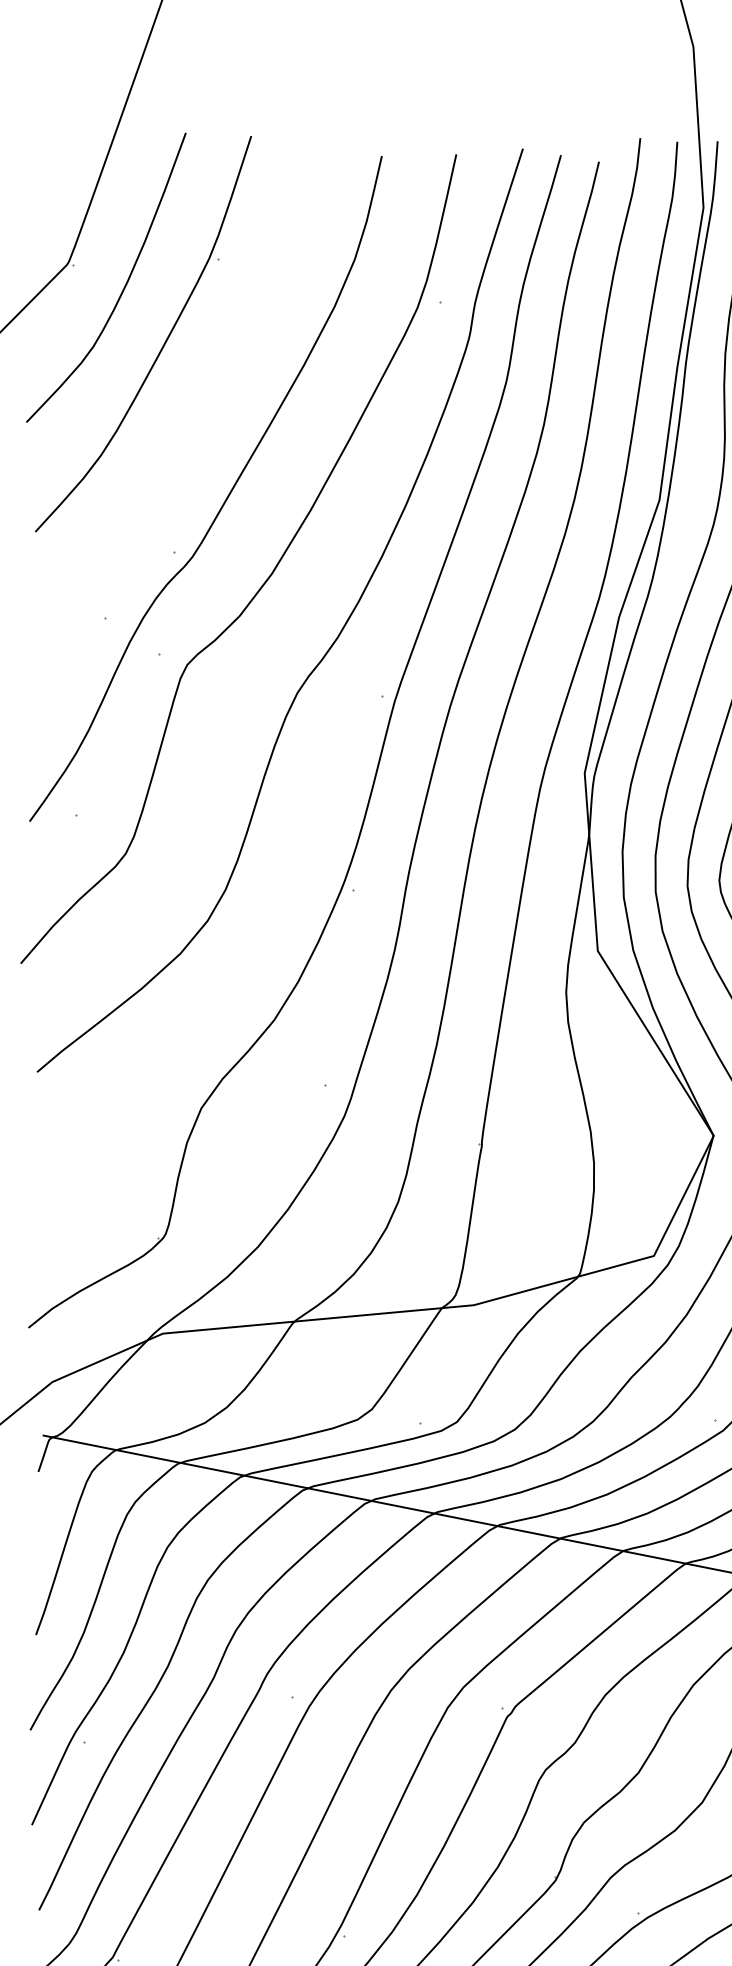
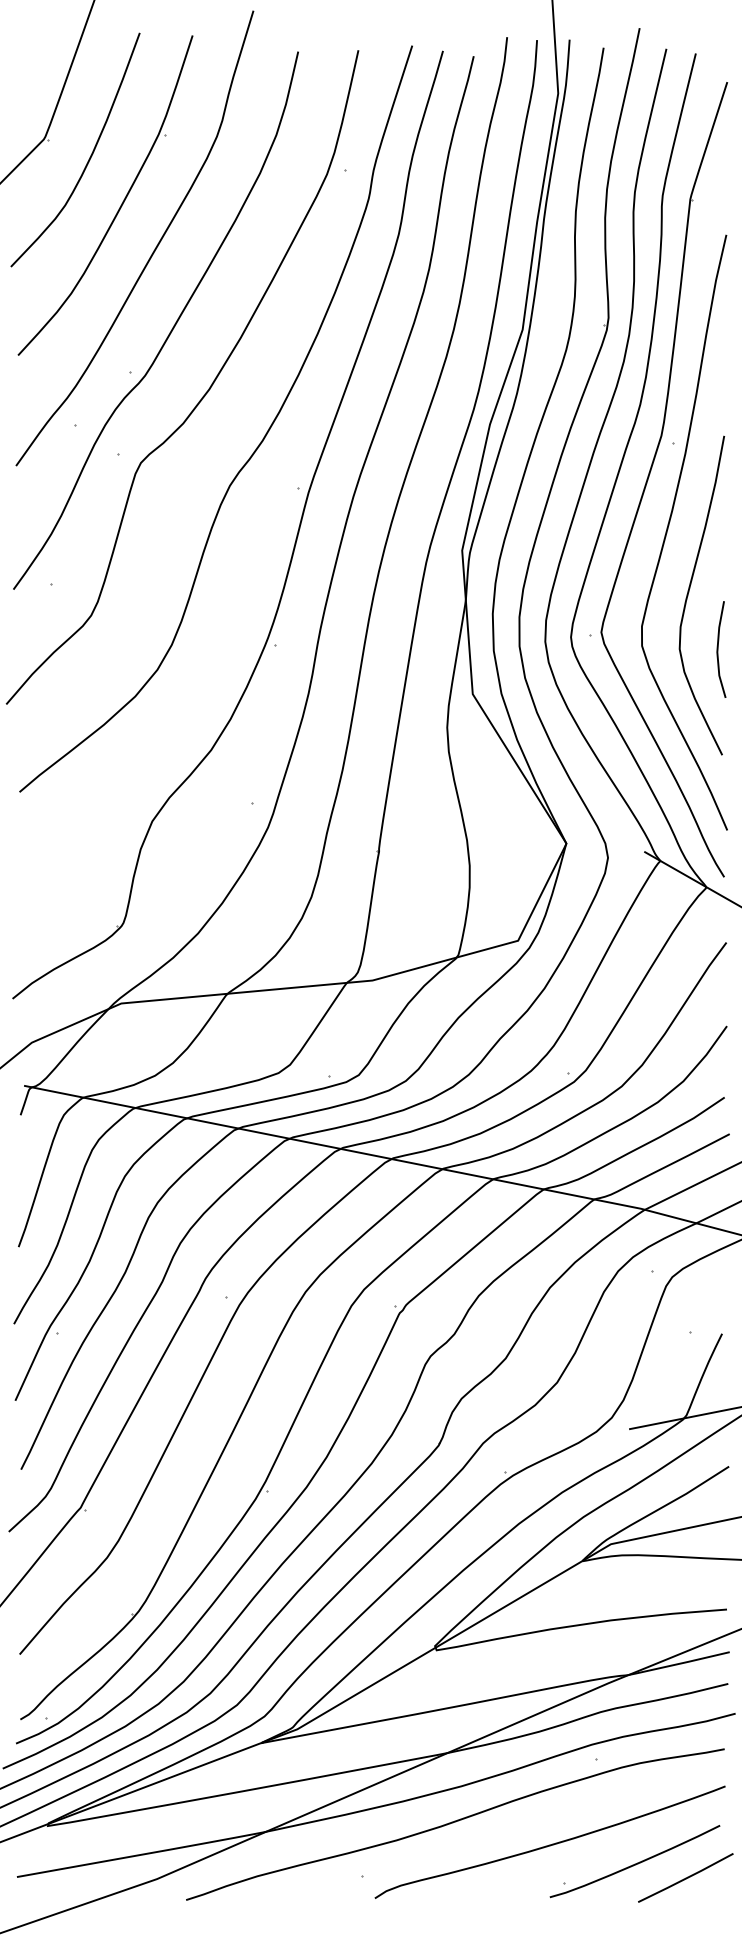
curve: (204, 399) -> (154, 248), added

